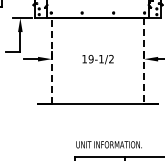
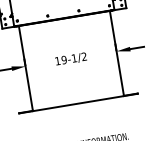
line: (51, 60) -> (25, 67), dashed -> solid
line: (144, 61) -> (117, 53), dashed -> solid

